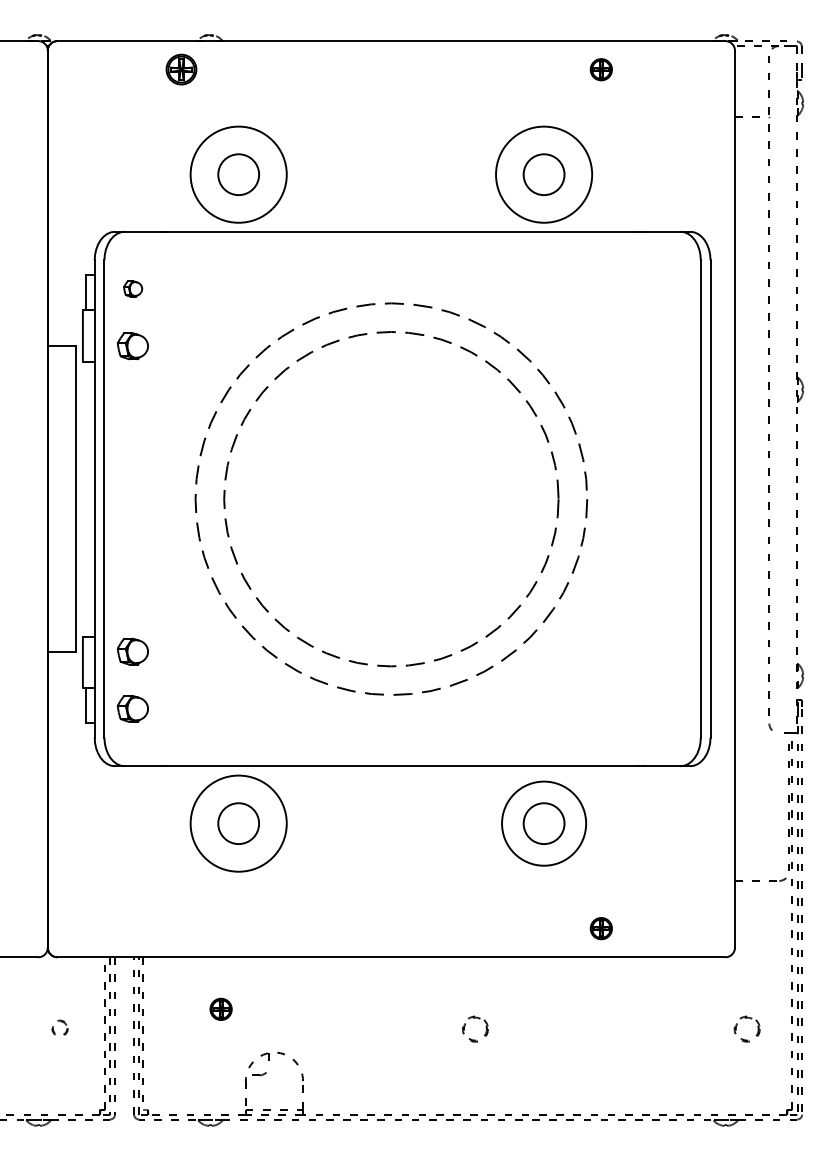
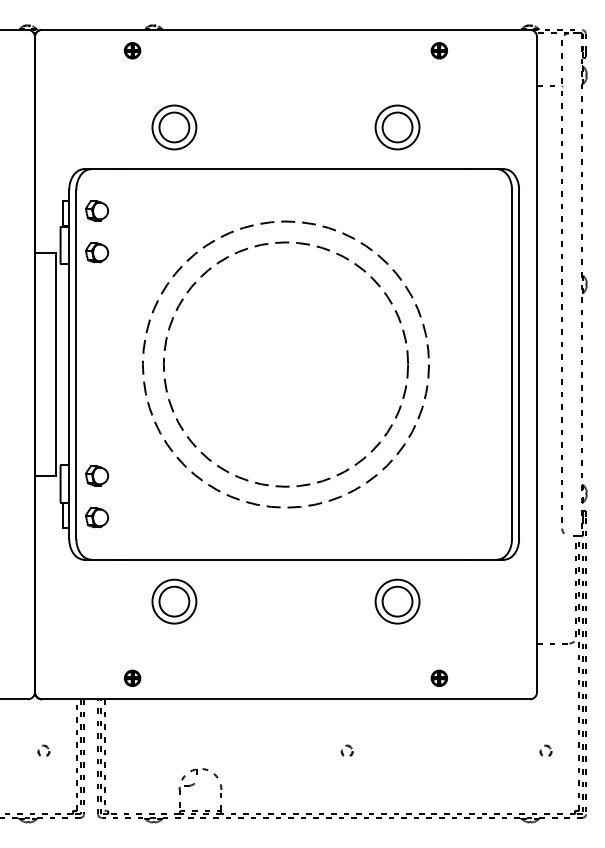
part: (181, 69) -> (132, 50), size x0.71
circle: (238, 174) -> (174, 127), size x0.62
circle: (544, 174) -> (397, 127), size x0.62
part: (133, 288) -> (97, 210), size x1.67
circle: (238, 823) -> (174, 601), size x0.62
circle: (544, 823) -> (397, 601), size x0.71
part: (221, 1008) -> (132, 677), moved
part: (474, 1027) -> (346, 750), size x0.62
part: (746, 1027) -> (545, 750), size x0.62

